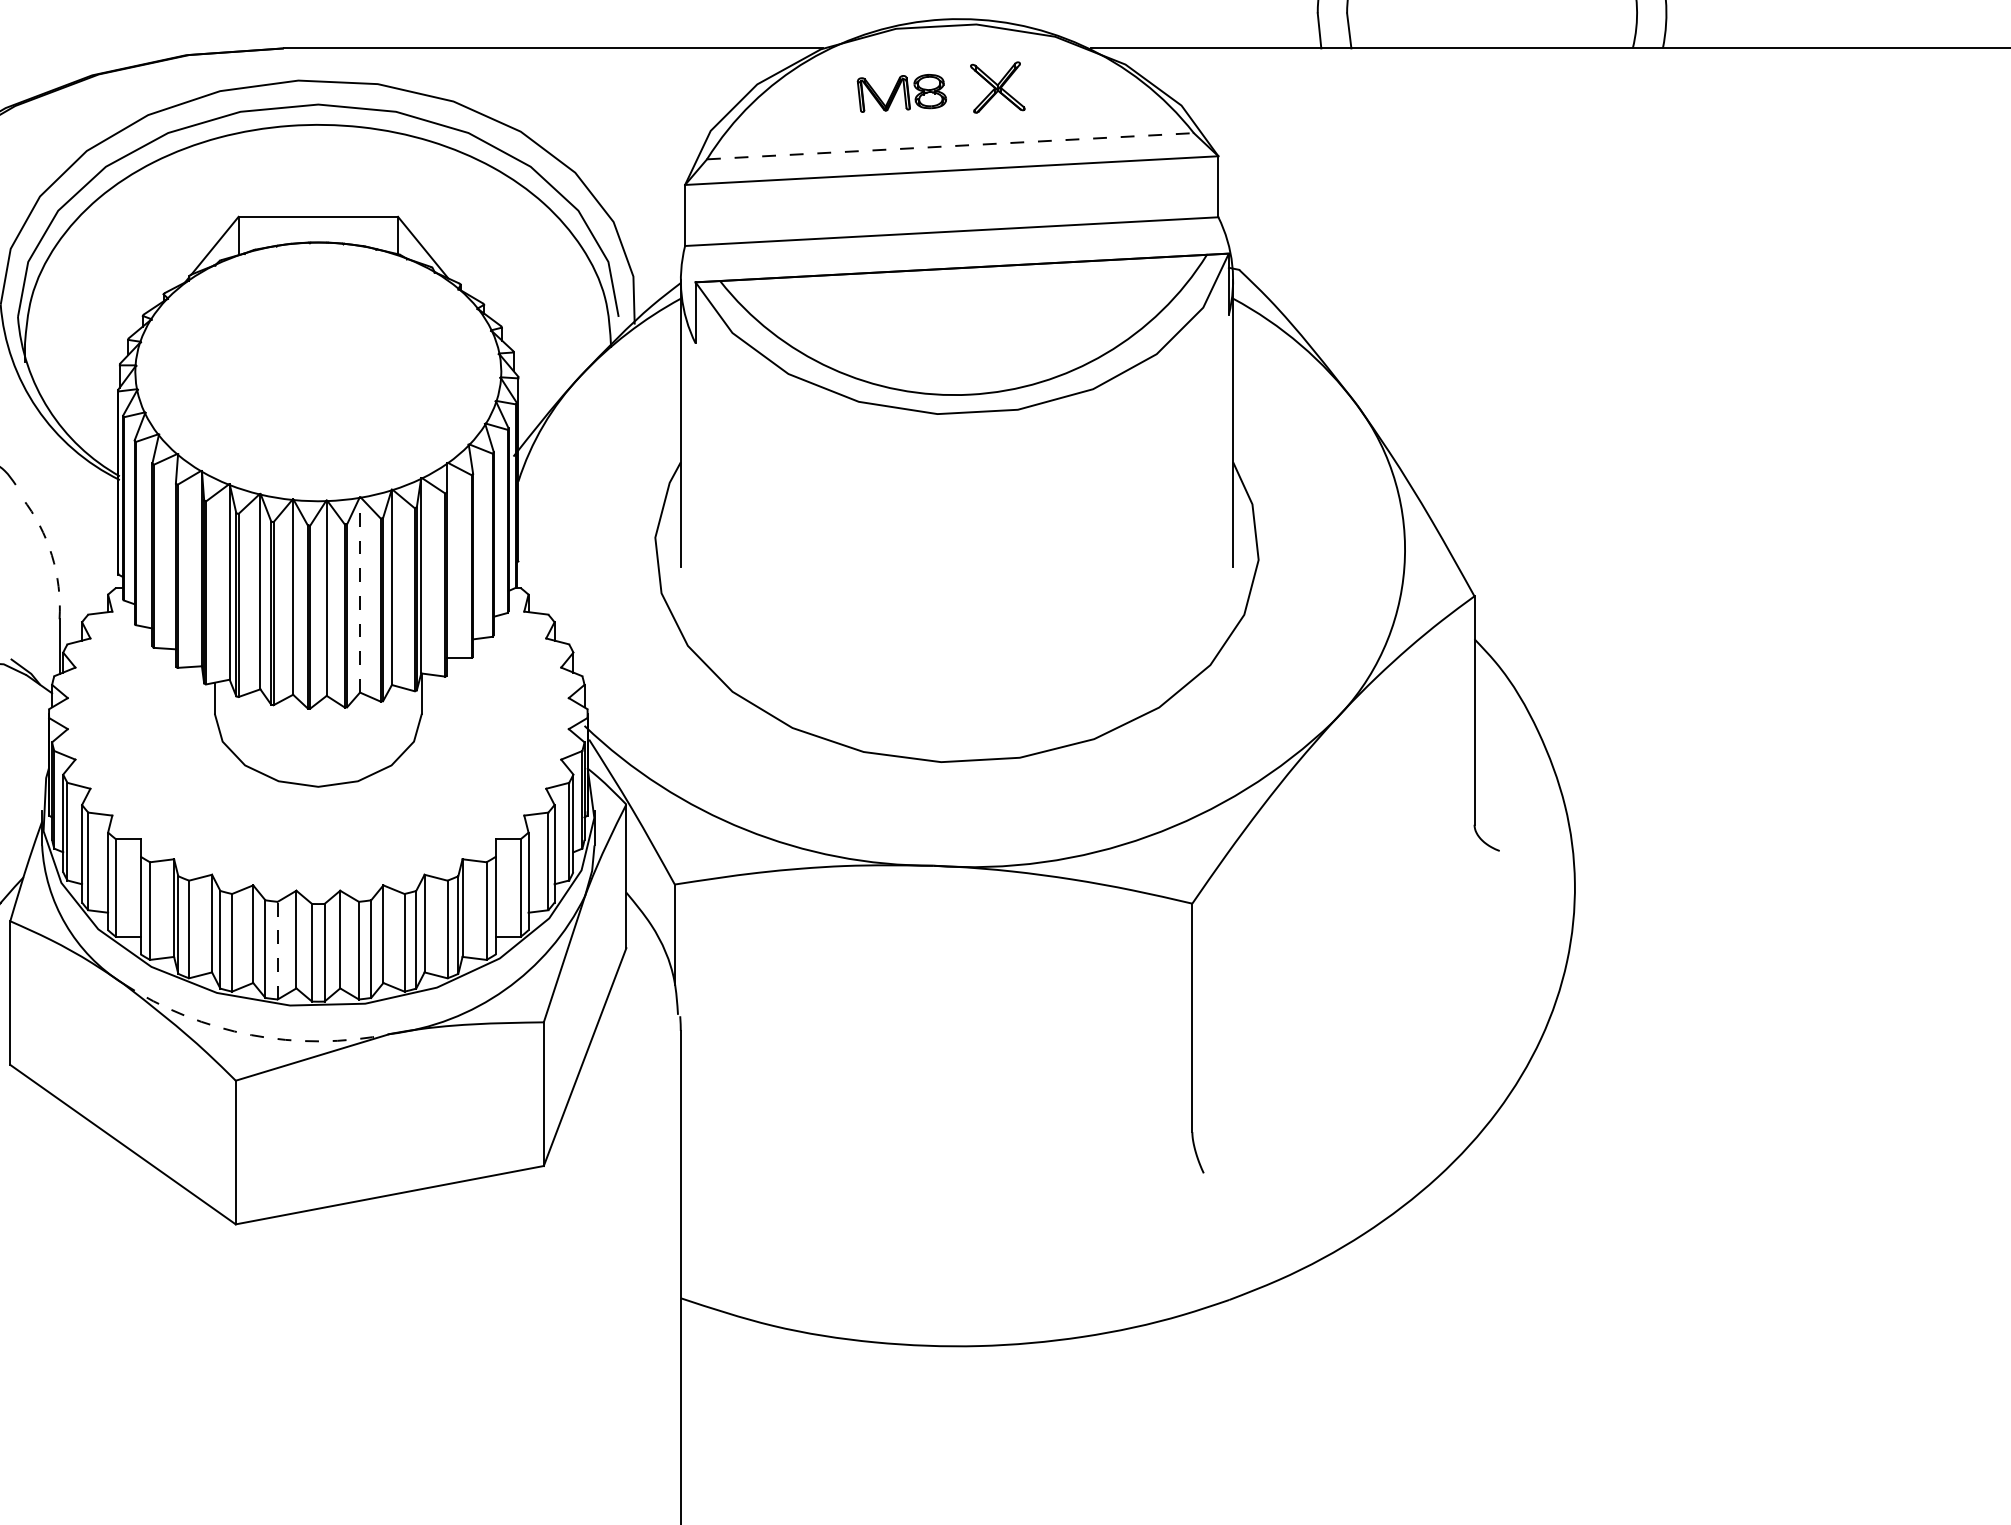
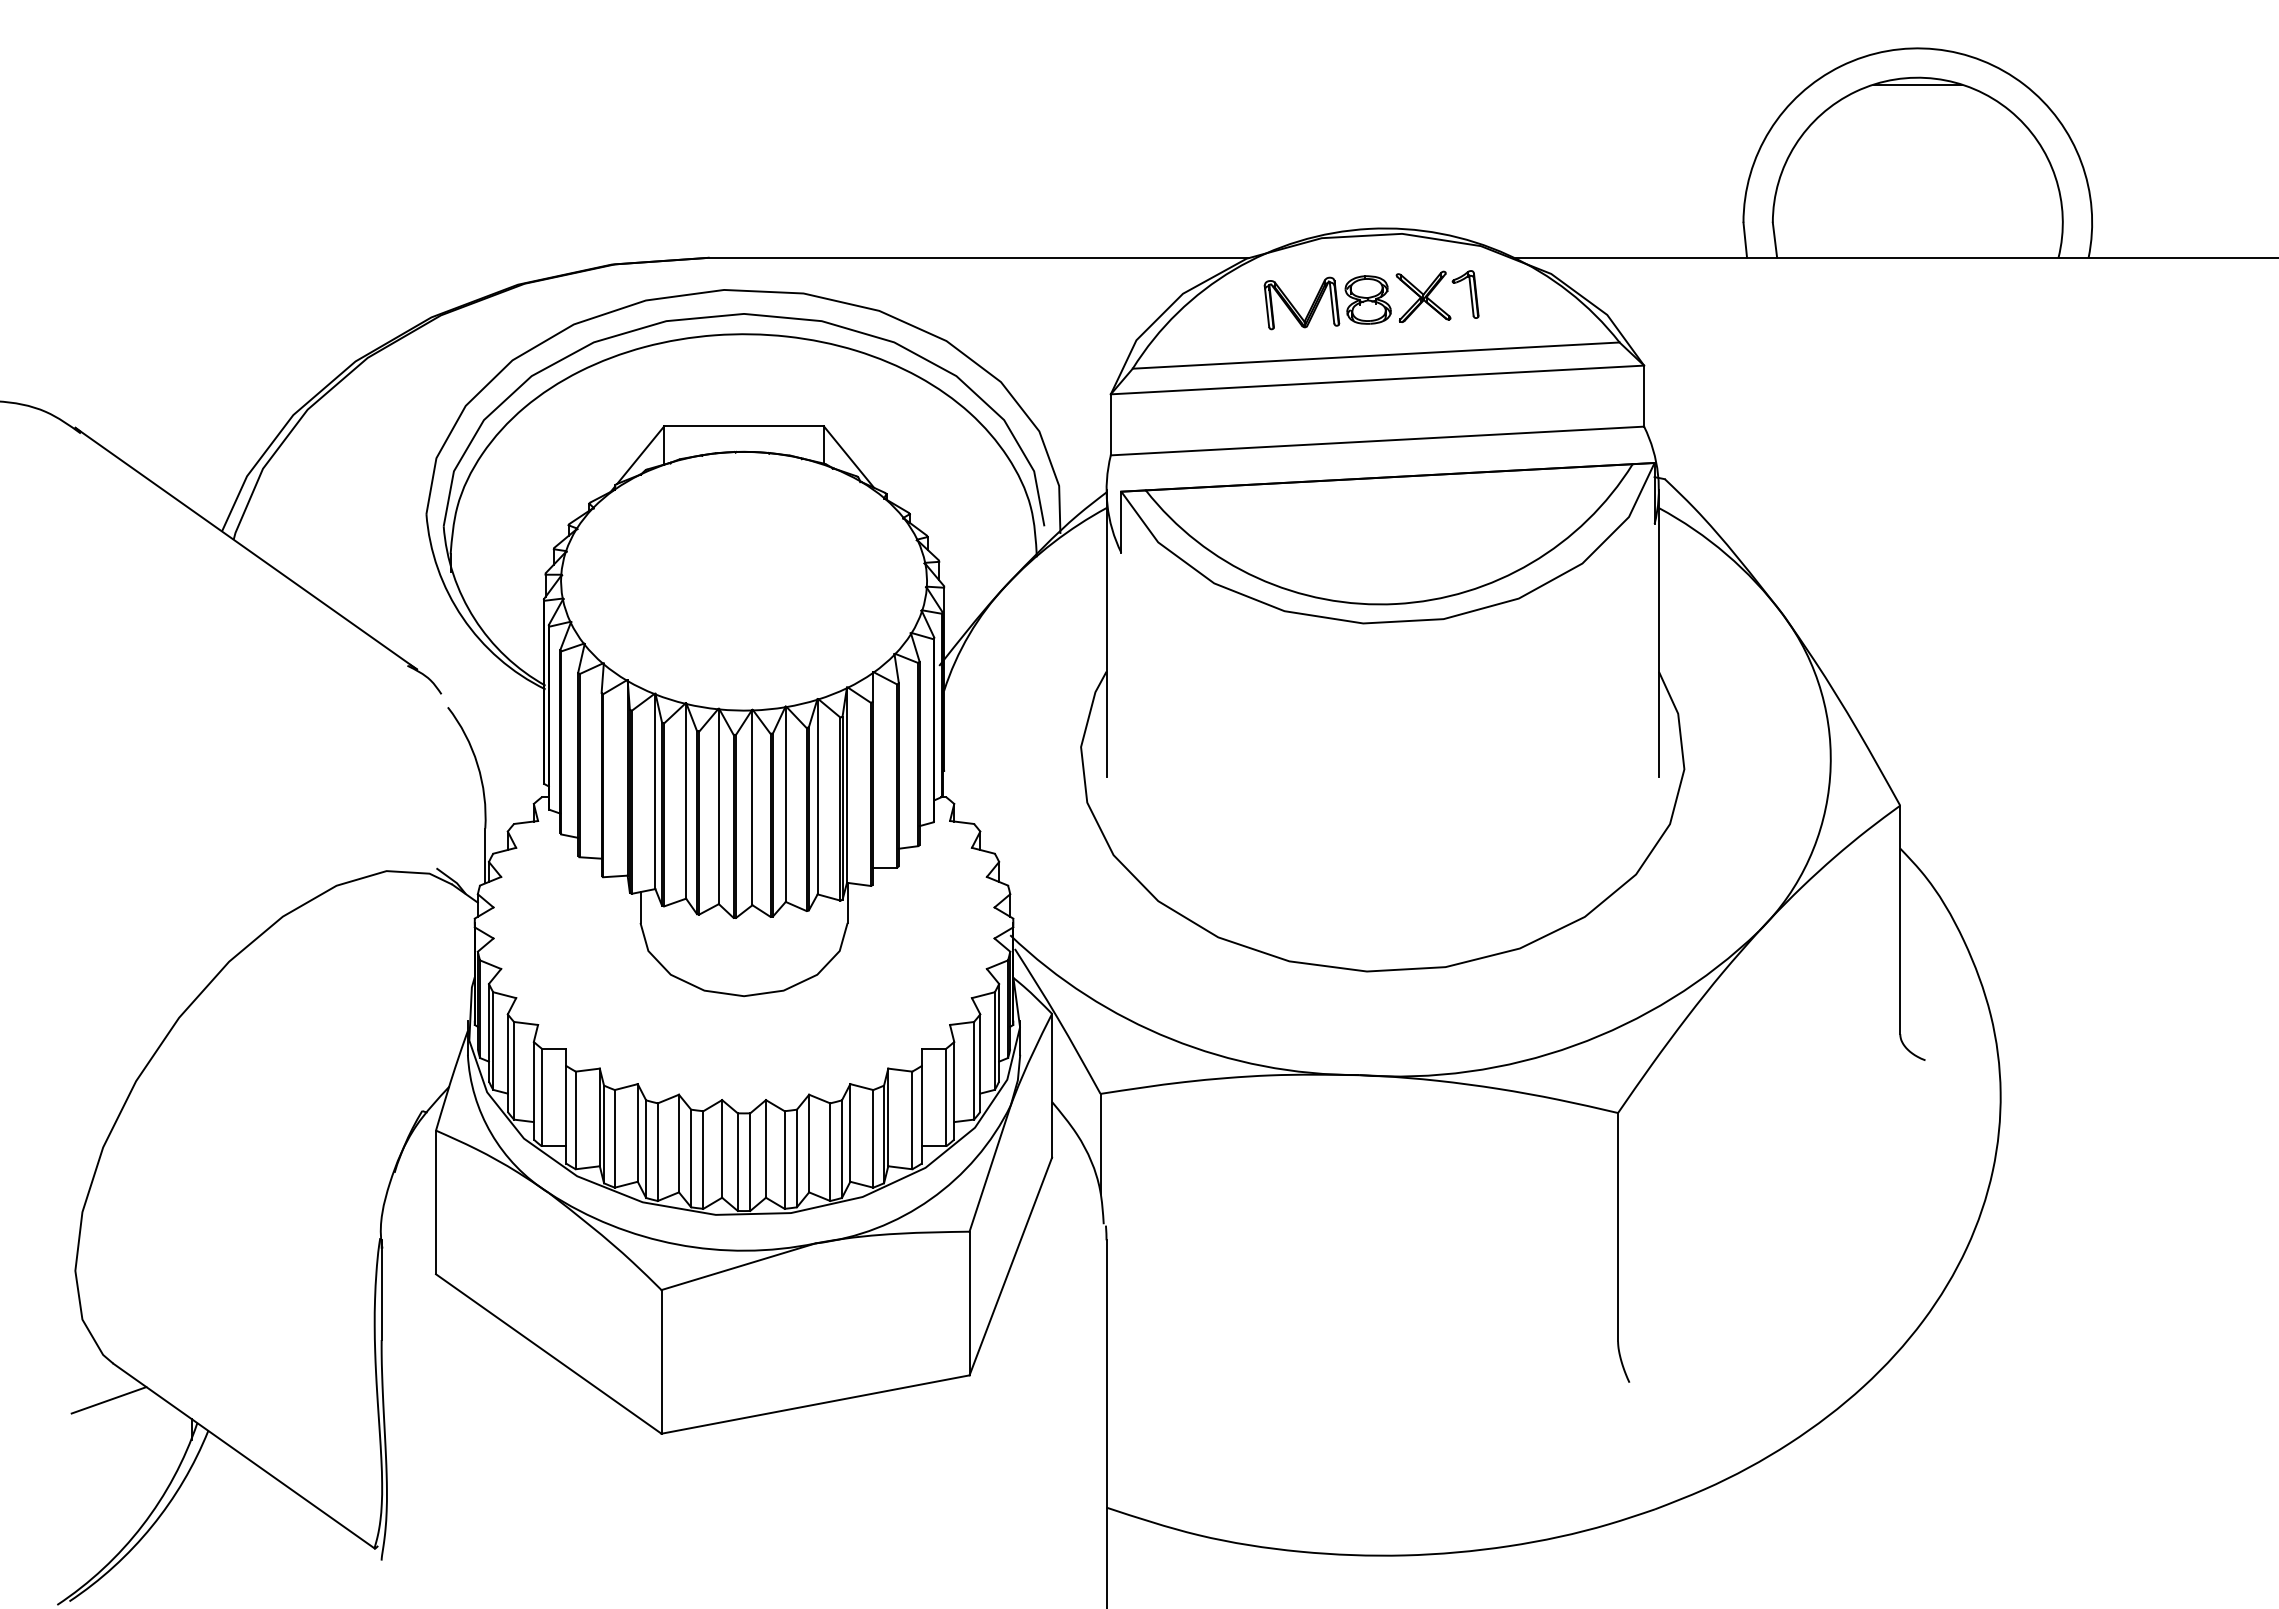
part: (1039, 85) -> (1465, 294), added
part: (901, 93) -> (1327, 302), size x1.43
line: (950, 146) -> (1376, 355), dashed -> solid
arc: (51, 555) -> (477, 764), dashed -> solid
line: (359, 595) -> (785, 804), dashed -> solid
line: (277, 951) -> (703, 1160), dashed -> solid
arc: (251, 1035) -> (677, 1244), dashed -> solid

